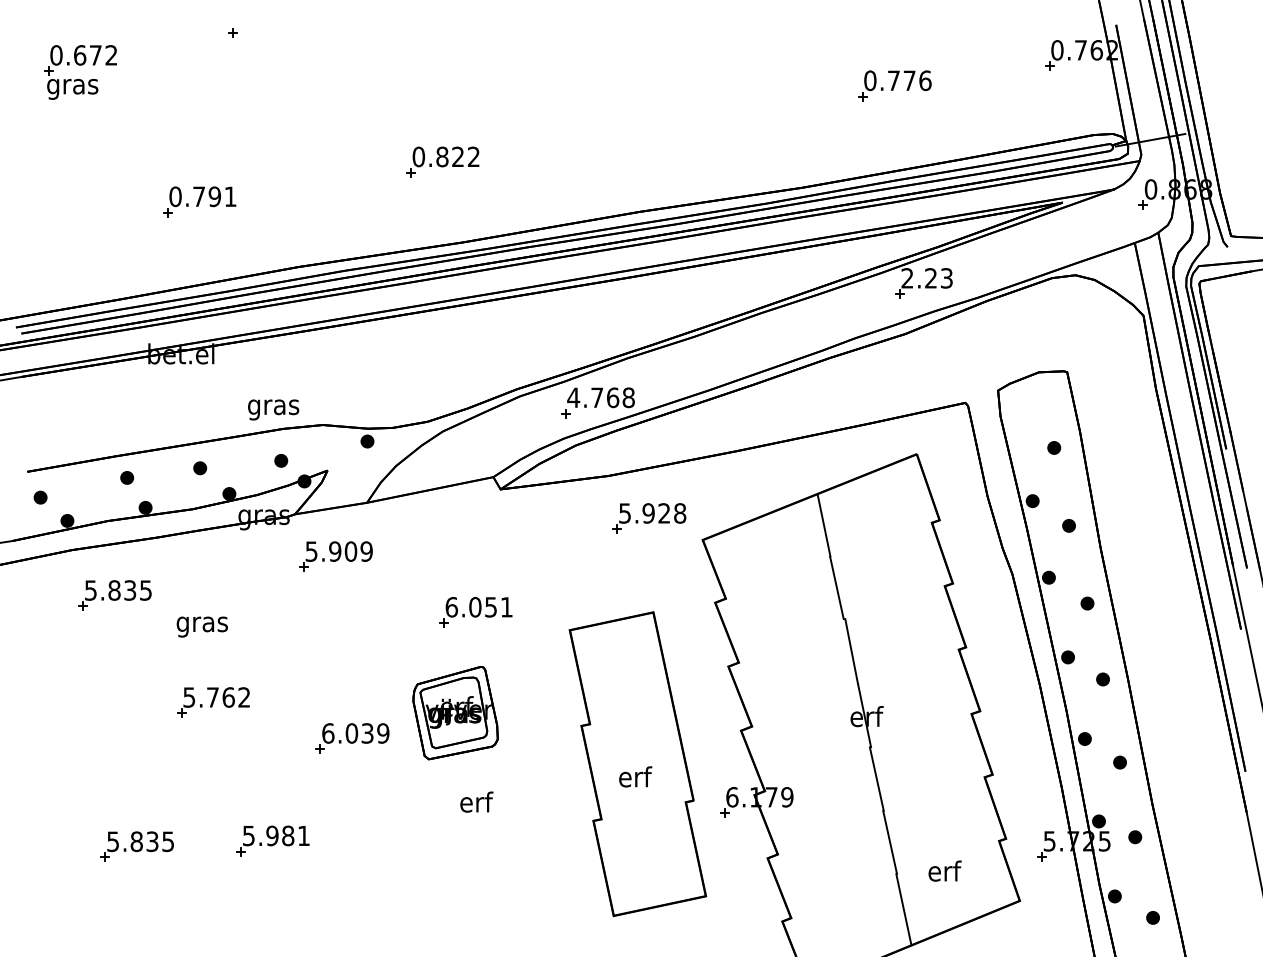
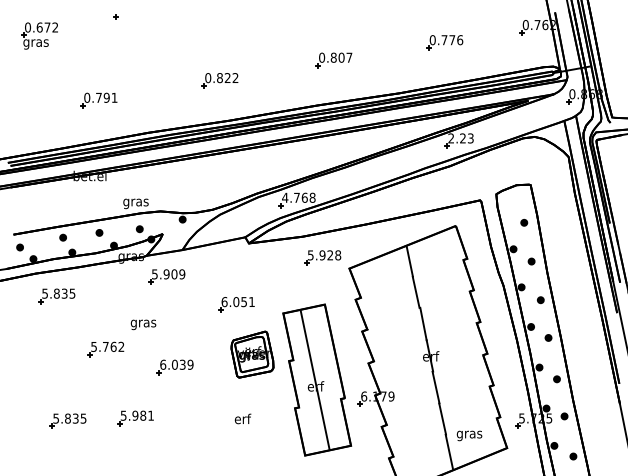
part: (670, 121) -> (333, 60), added
text: (202, 626) -> (143, 324), moved
part: (455, 712) -> (252, 354), moved
line: (632, 765) -> (314, 380), added
text: (475, 801) -> (242, 418), moved
text: (944, 873) -> (469, 434), erf -> gras

